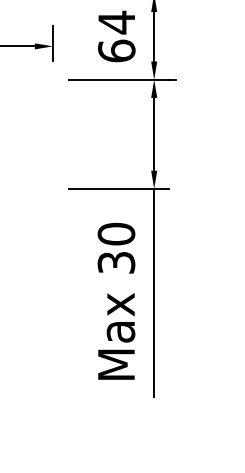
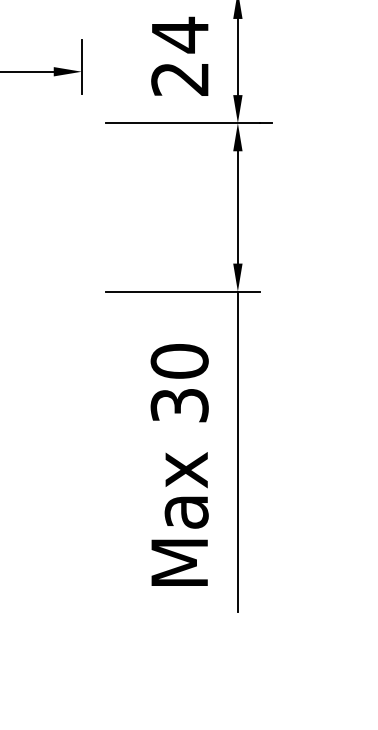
text: (116, 50) -> (179, 78), 64 -> 24

